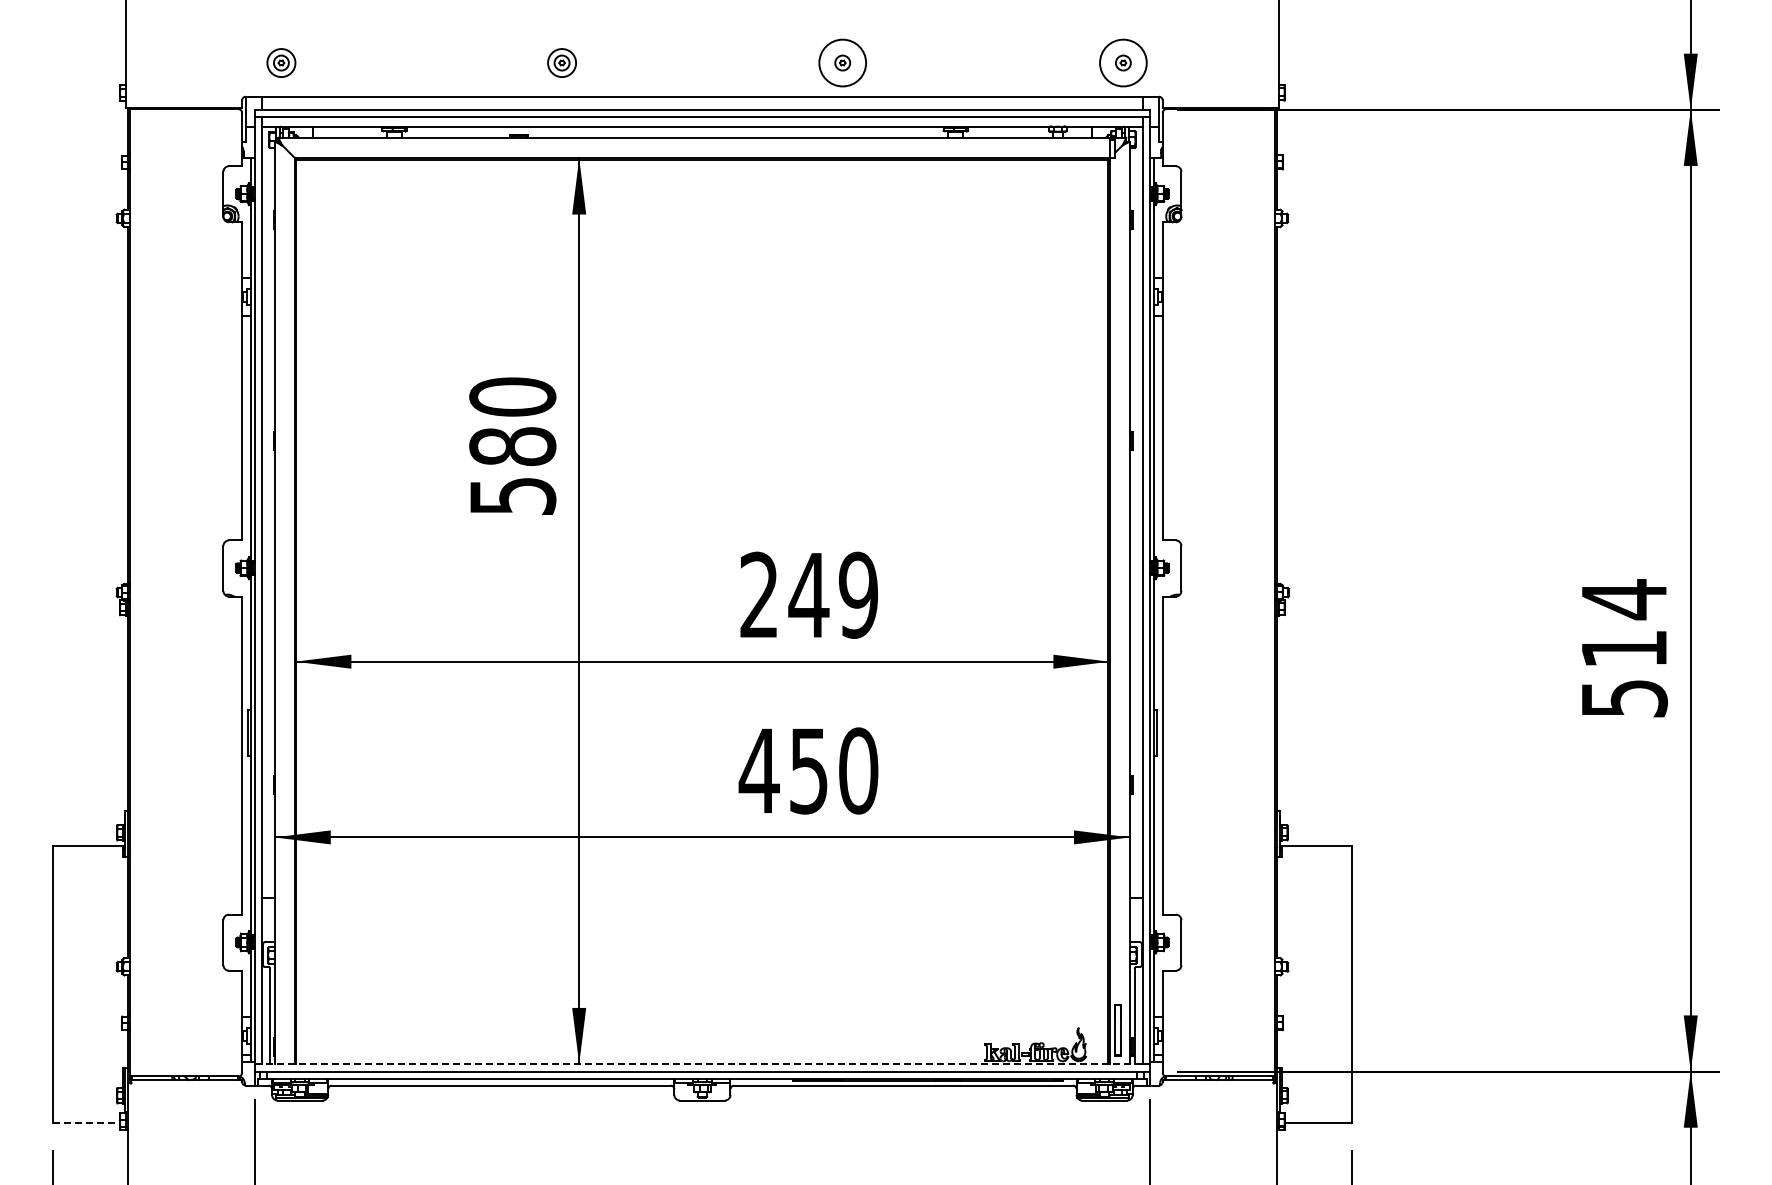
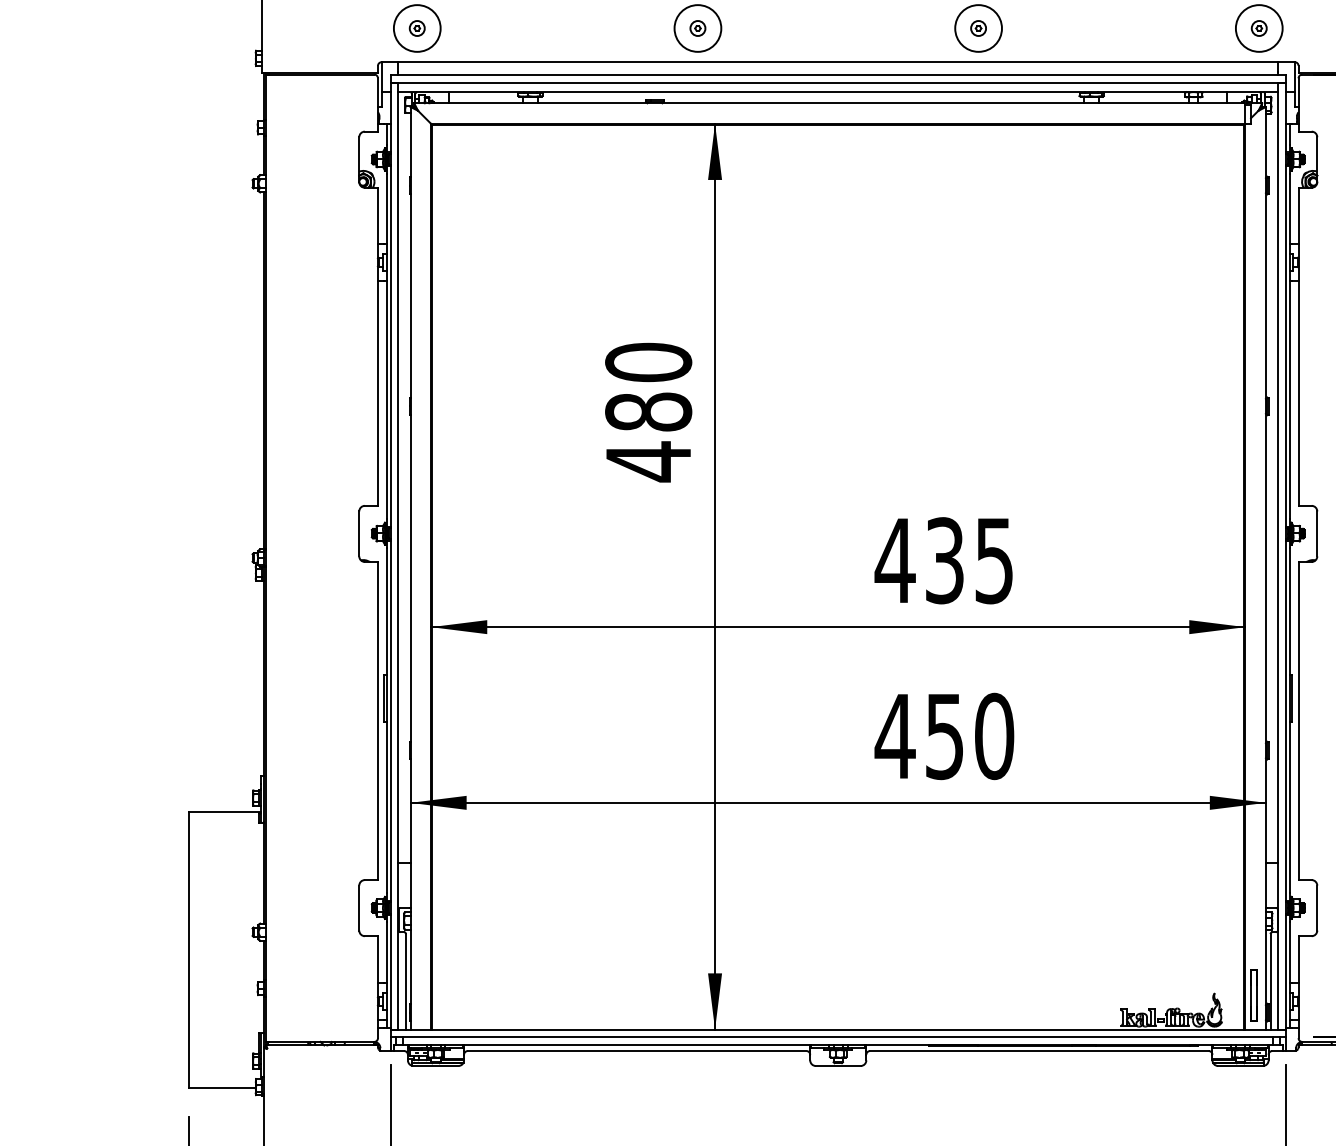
circle: (281, 62) -> (417, 27), size x1.67
circle: (561, 62) -> (697, 27), size x1.67
text: (513, 496) -> (649, 461), 580 -> 480
text: (807, 594) -> (943, 559), 249 -> 435
line: (702, 1064) -> (838, 1029), dashed -> solid
line: (87, 1123) -> (223, 1088), dashed -> solid

